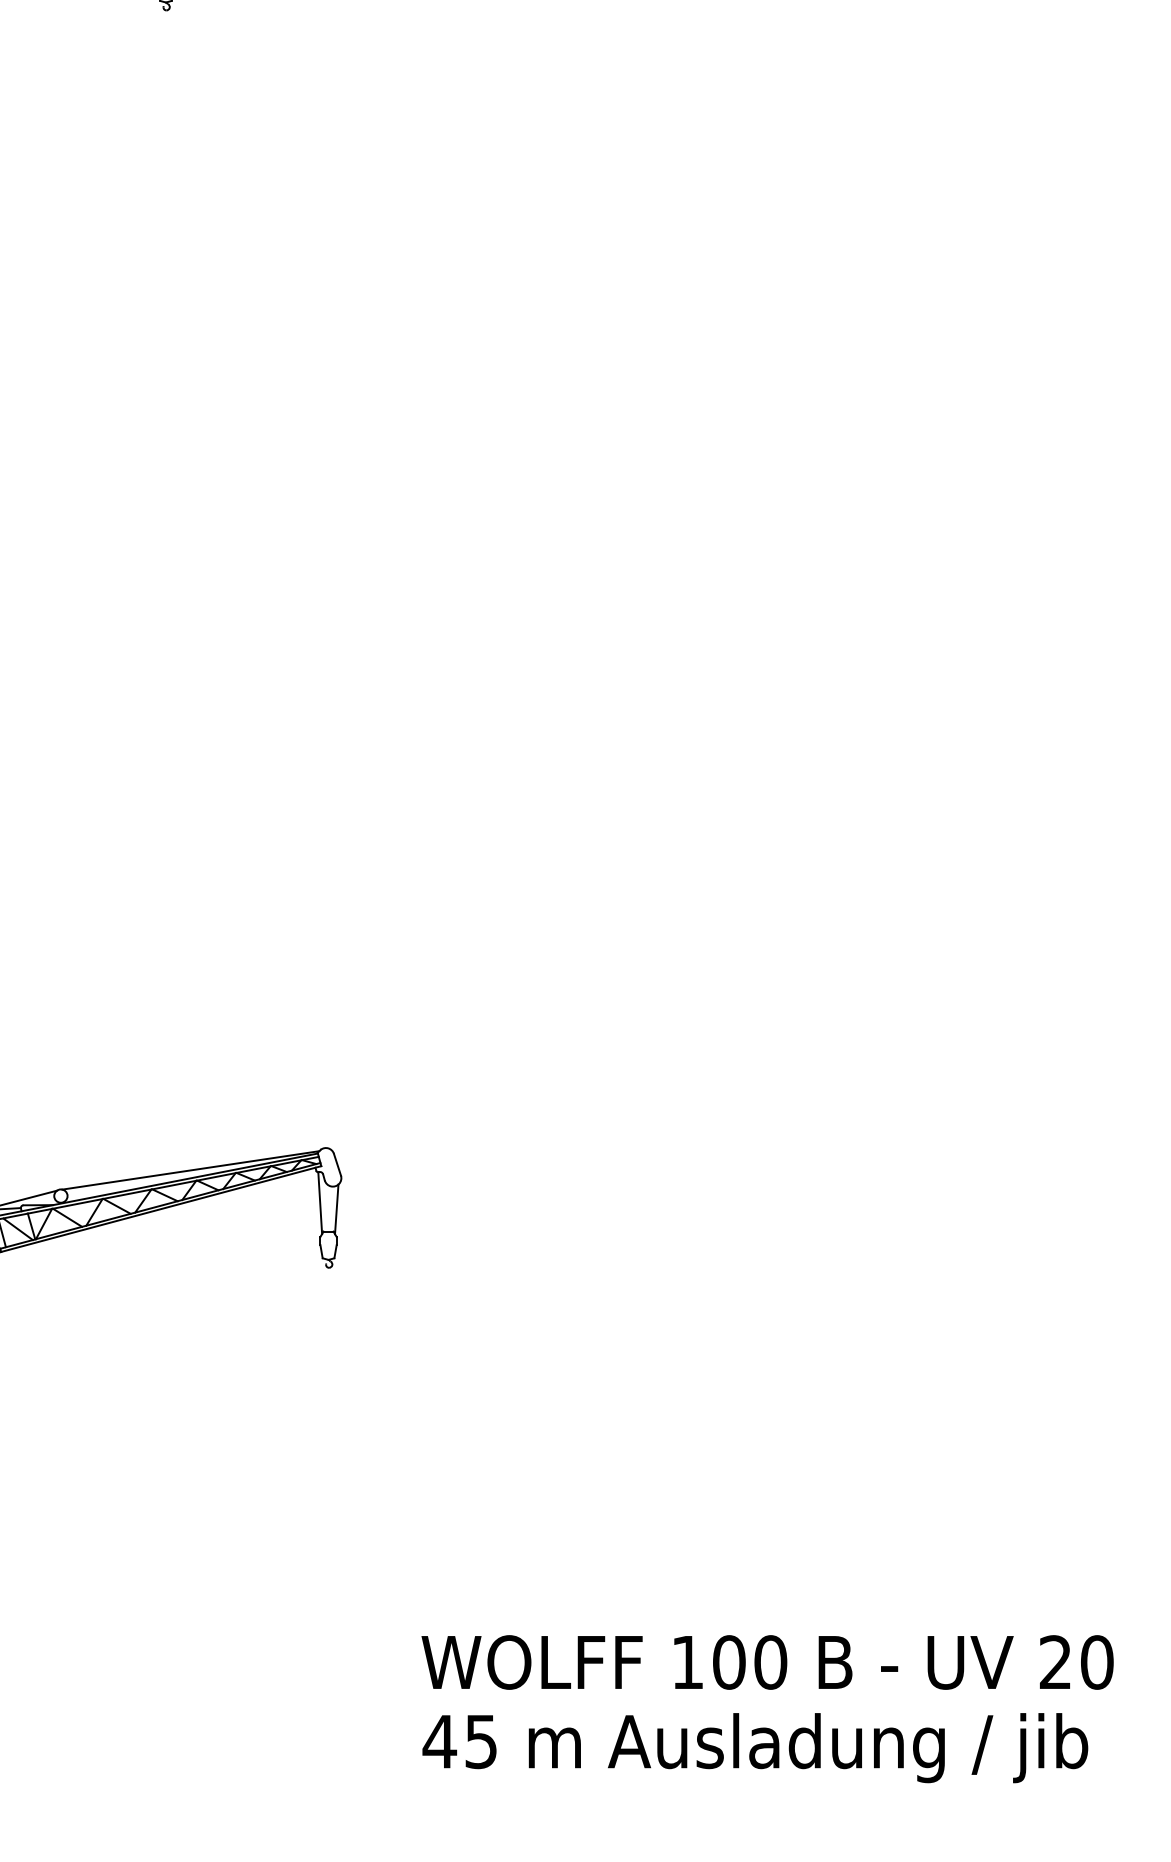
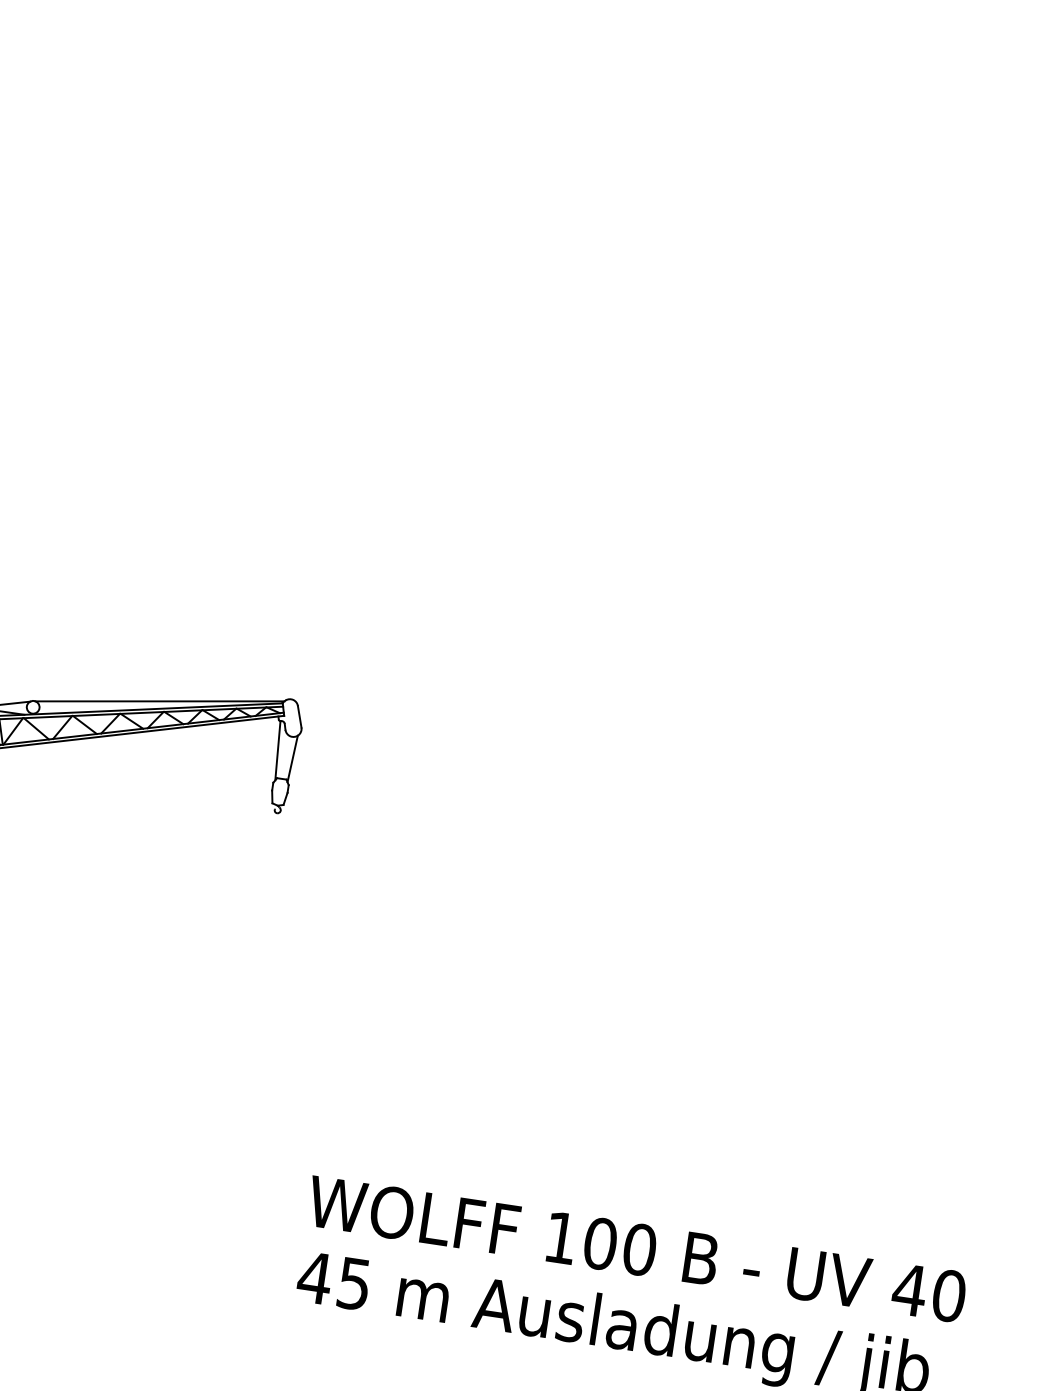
text: (1055, 1661) -> (909, 1289), 20 -> 40

